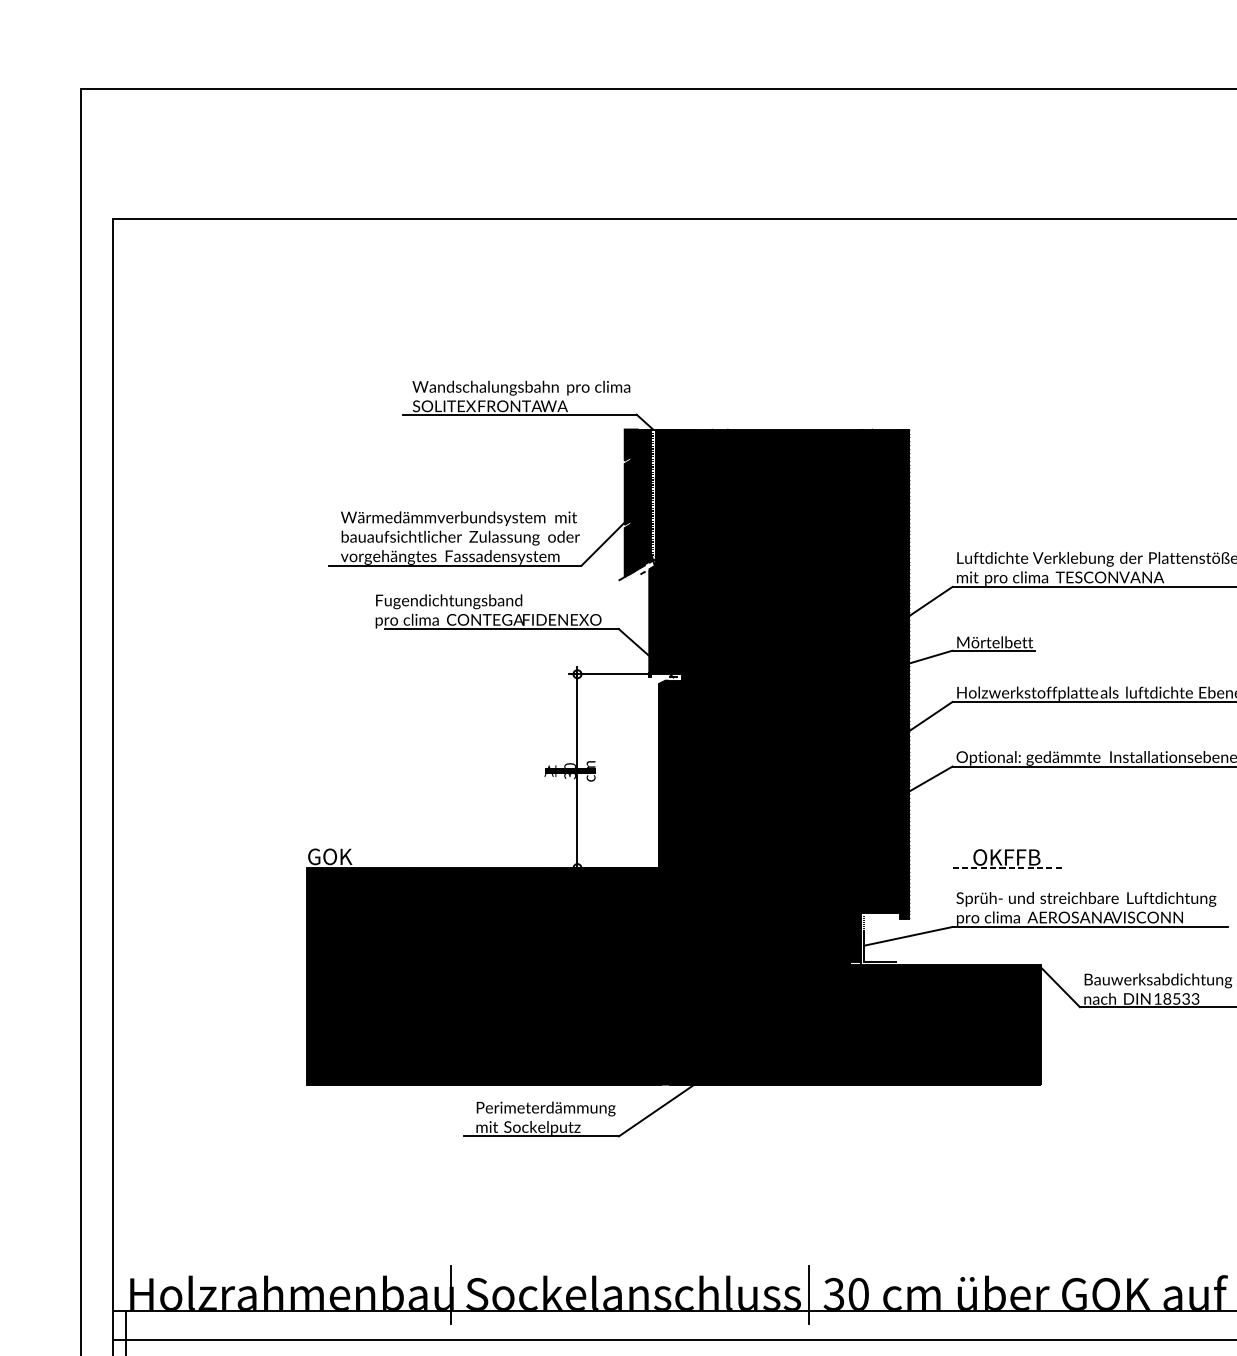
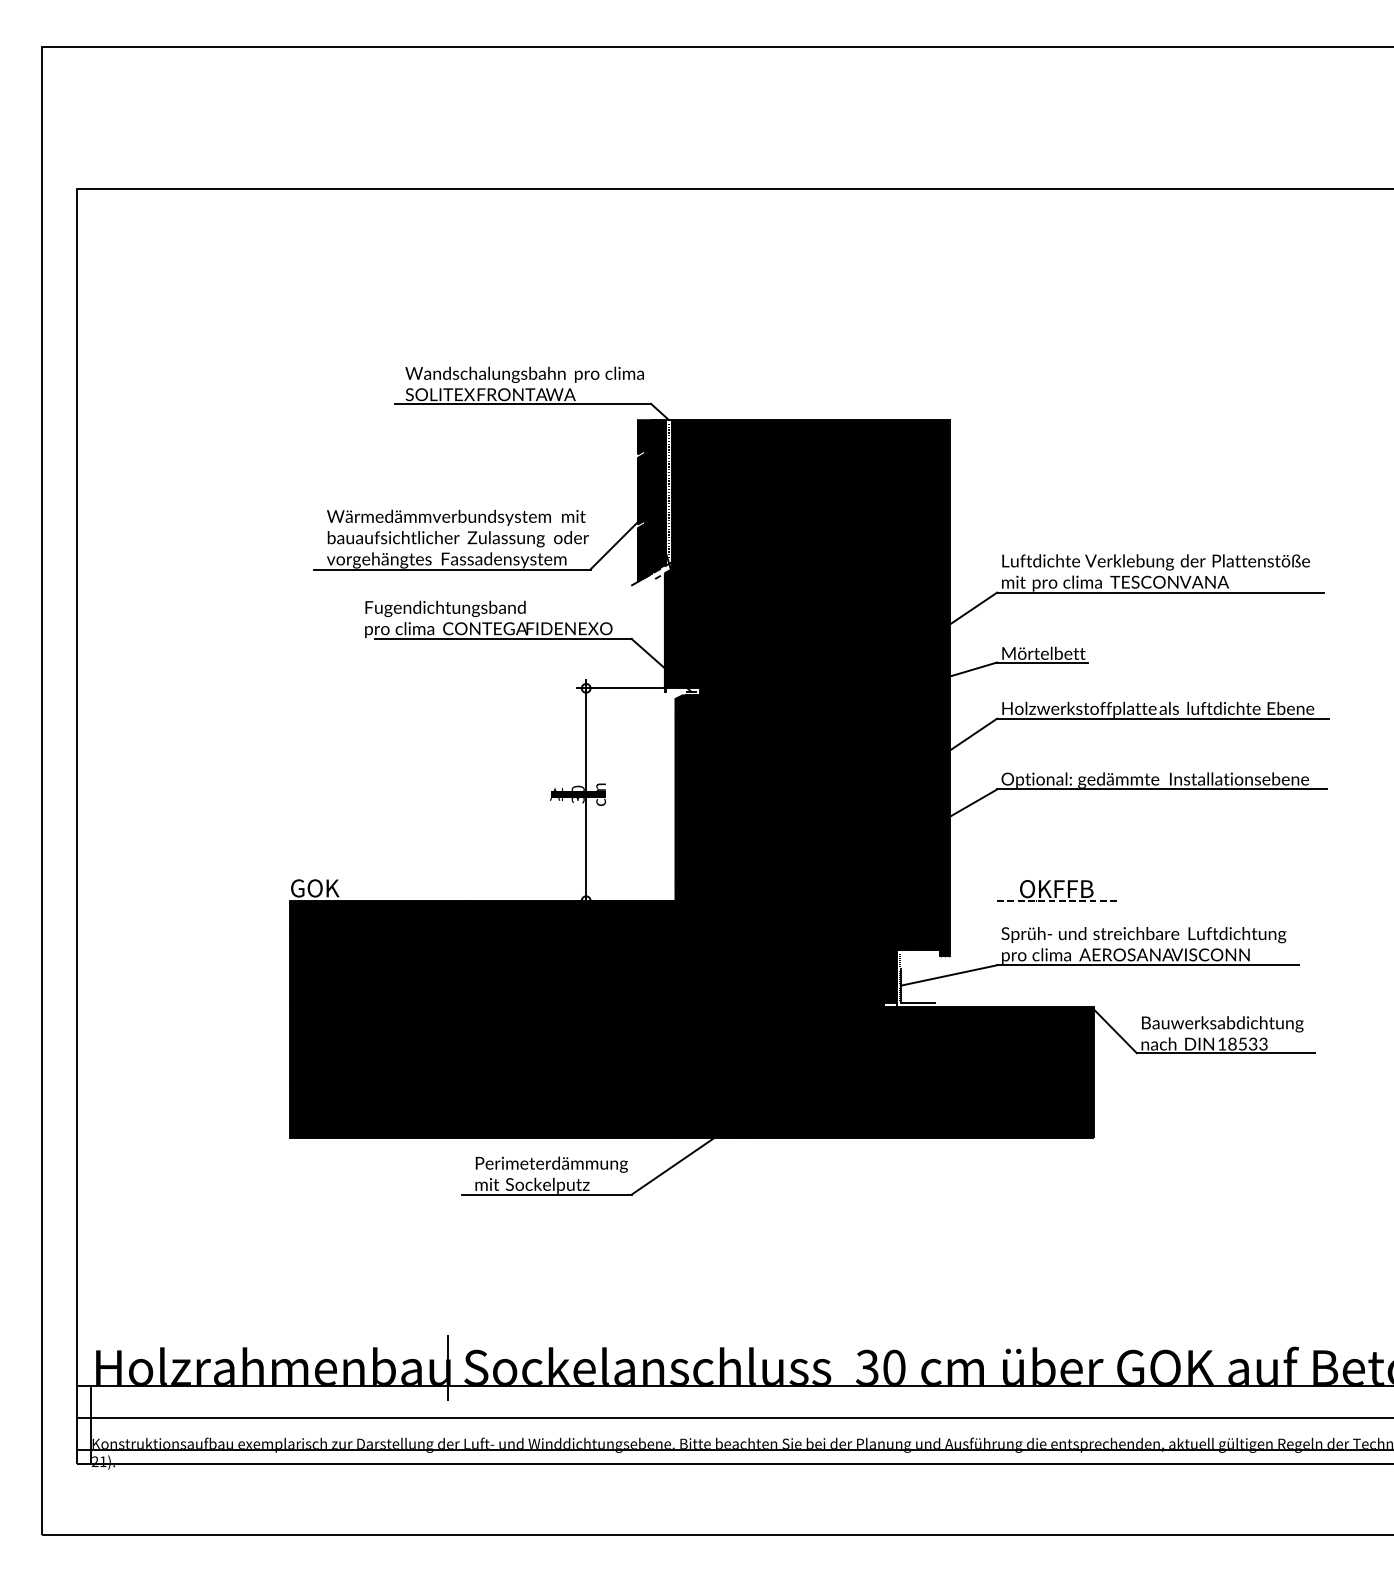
line: (809, 1294) -> (840, 1367), removed

